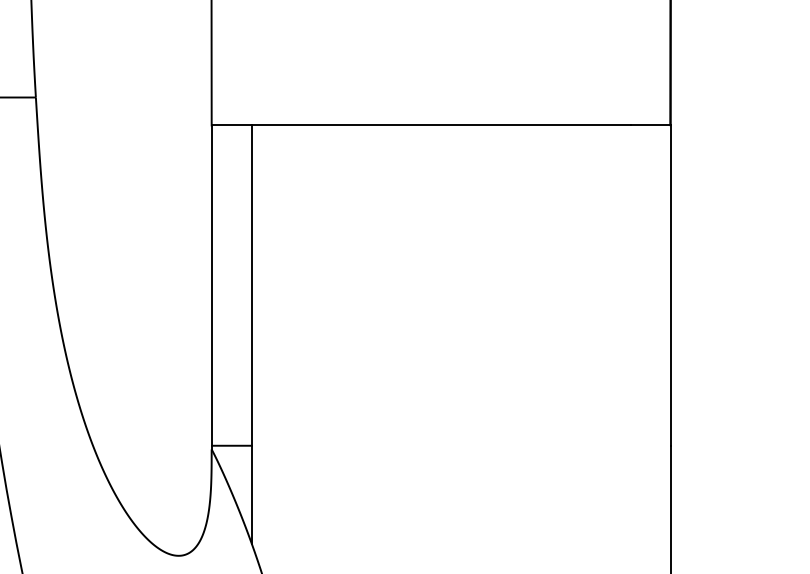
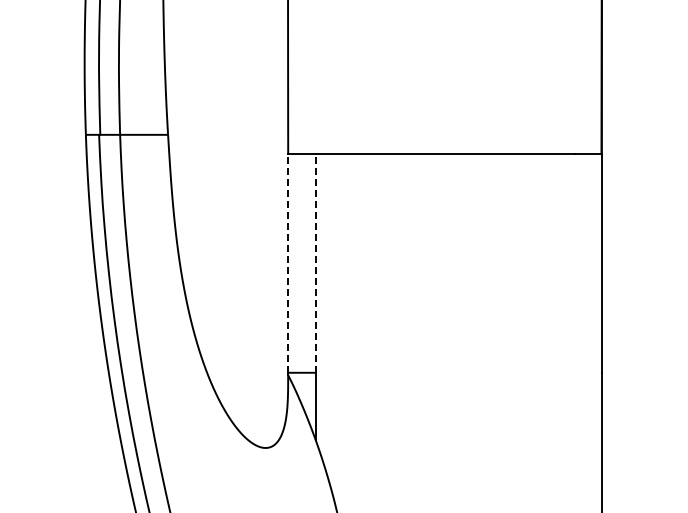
line: (212, 284) -> (288, 262), solid -> dashed
line: (251, 284) -> (315, 262), solid -> dashed

